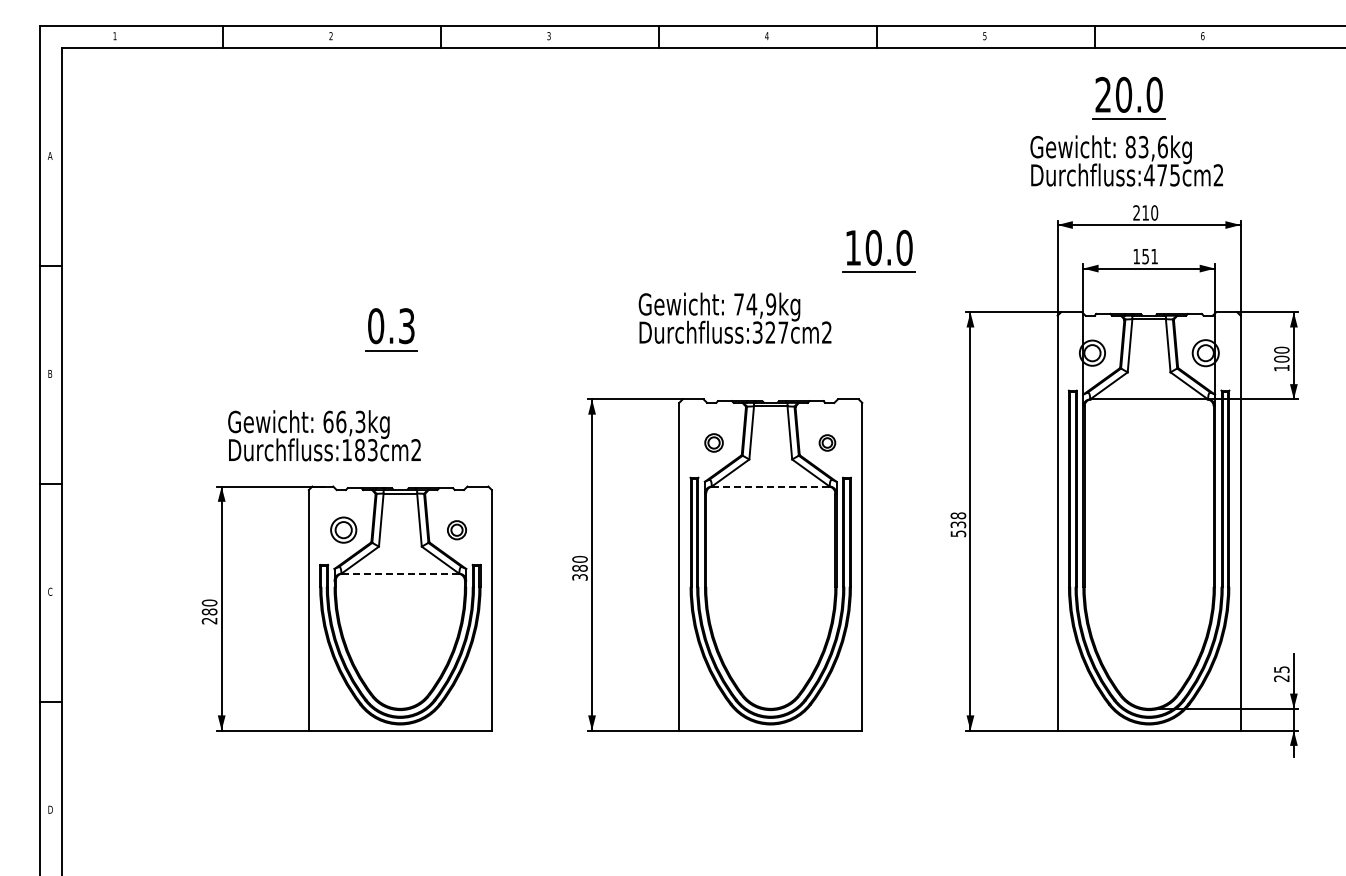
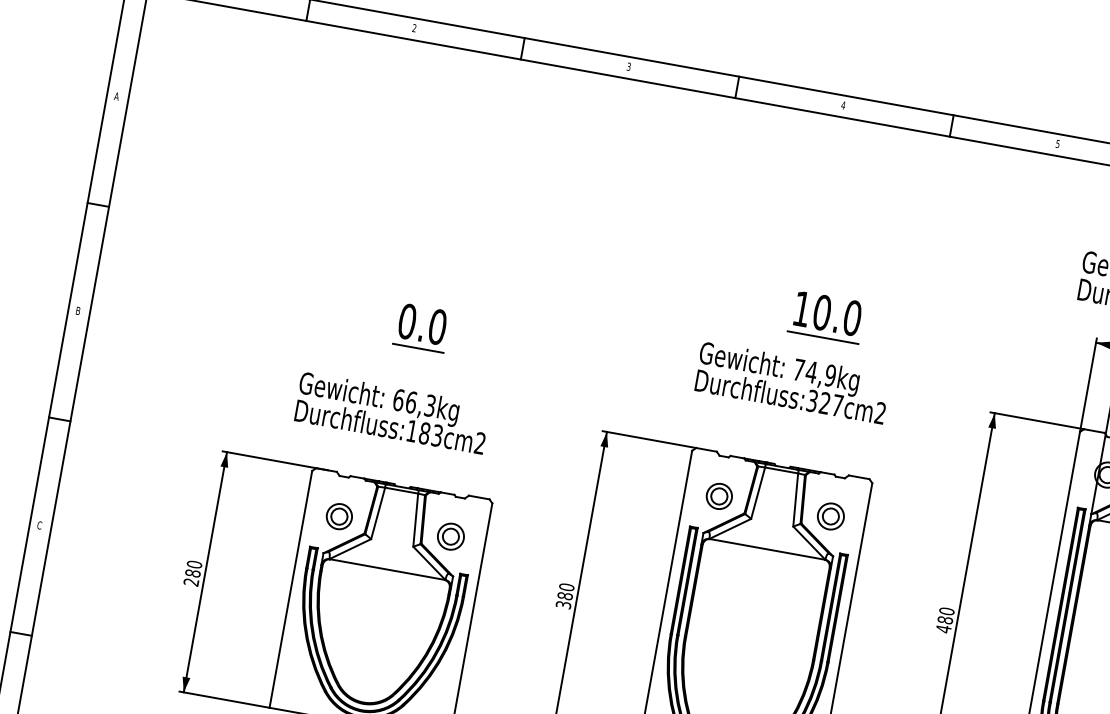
part: (878, 251) -> (826, 317), moved
text: (734, 317) -> (792, 382), moved
text: (406, 326) -> (437, 327), 0.3 -> 0.0
text: (324, 435) -> (392, 412), moved
part: (713, 442) -> (718, 495), size x1.43
part: (827, 442) -> (831, 516), size x1.67
line: (770, 486) -> (767, 549), dashed -> solid
text: (958, 524) -> (945, 619), 538 -> 480
part: (456, 530) -> (450, 536), size x1.43
line: (400, 573) -> (387, 569), dashed -> solid

